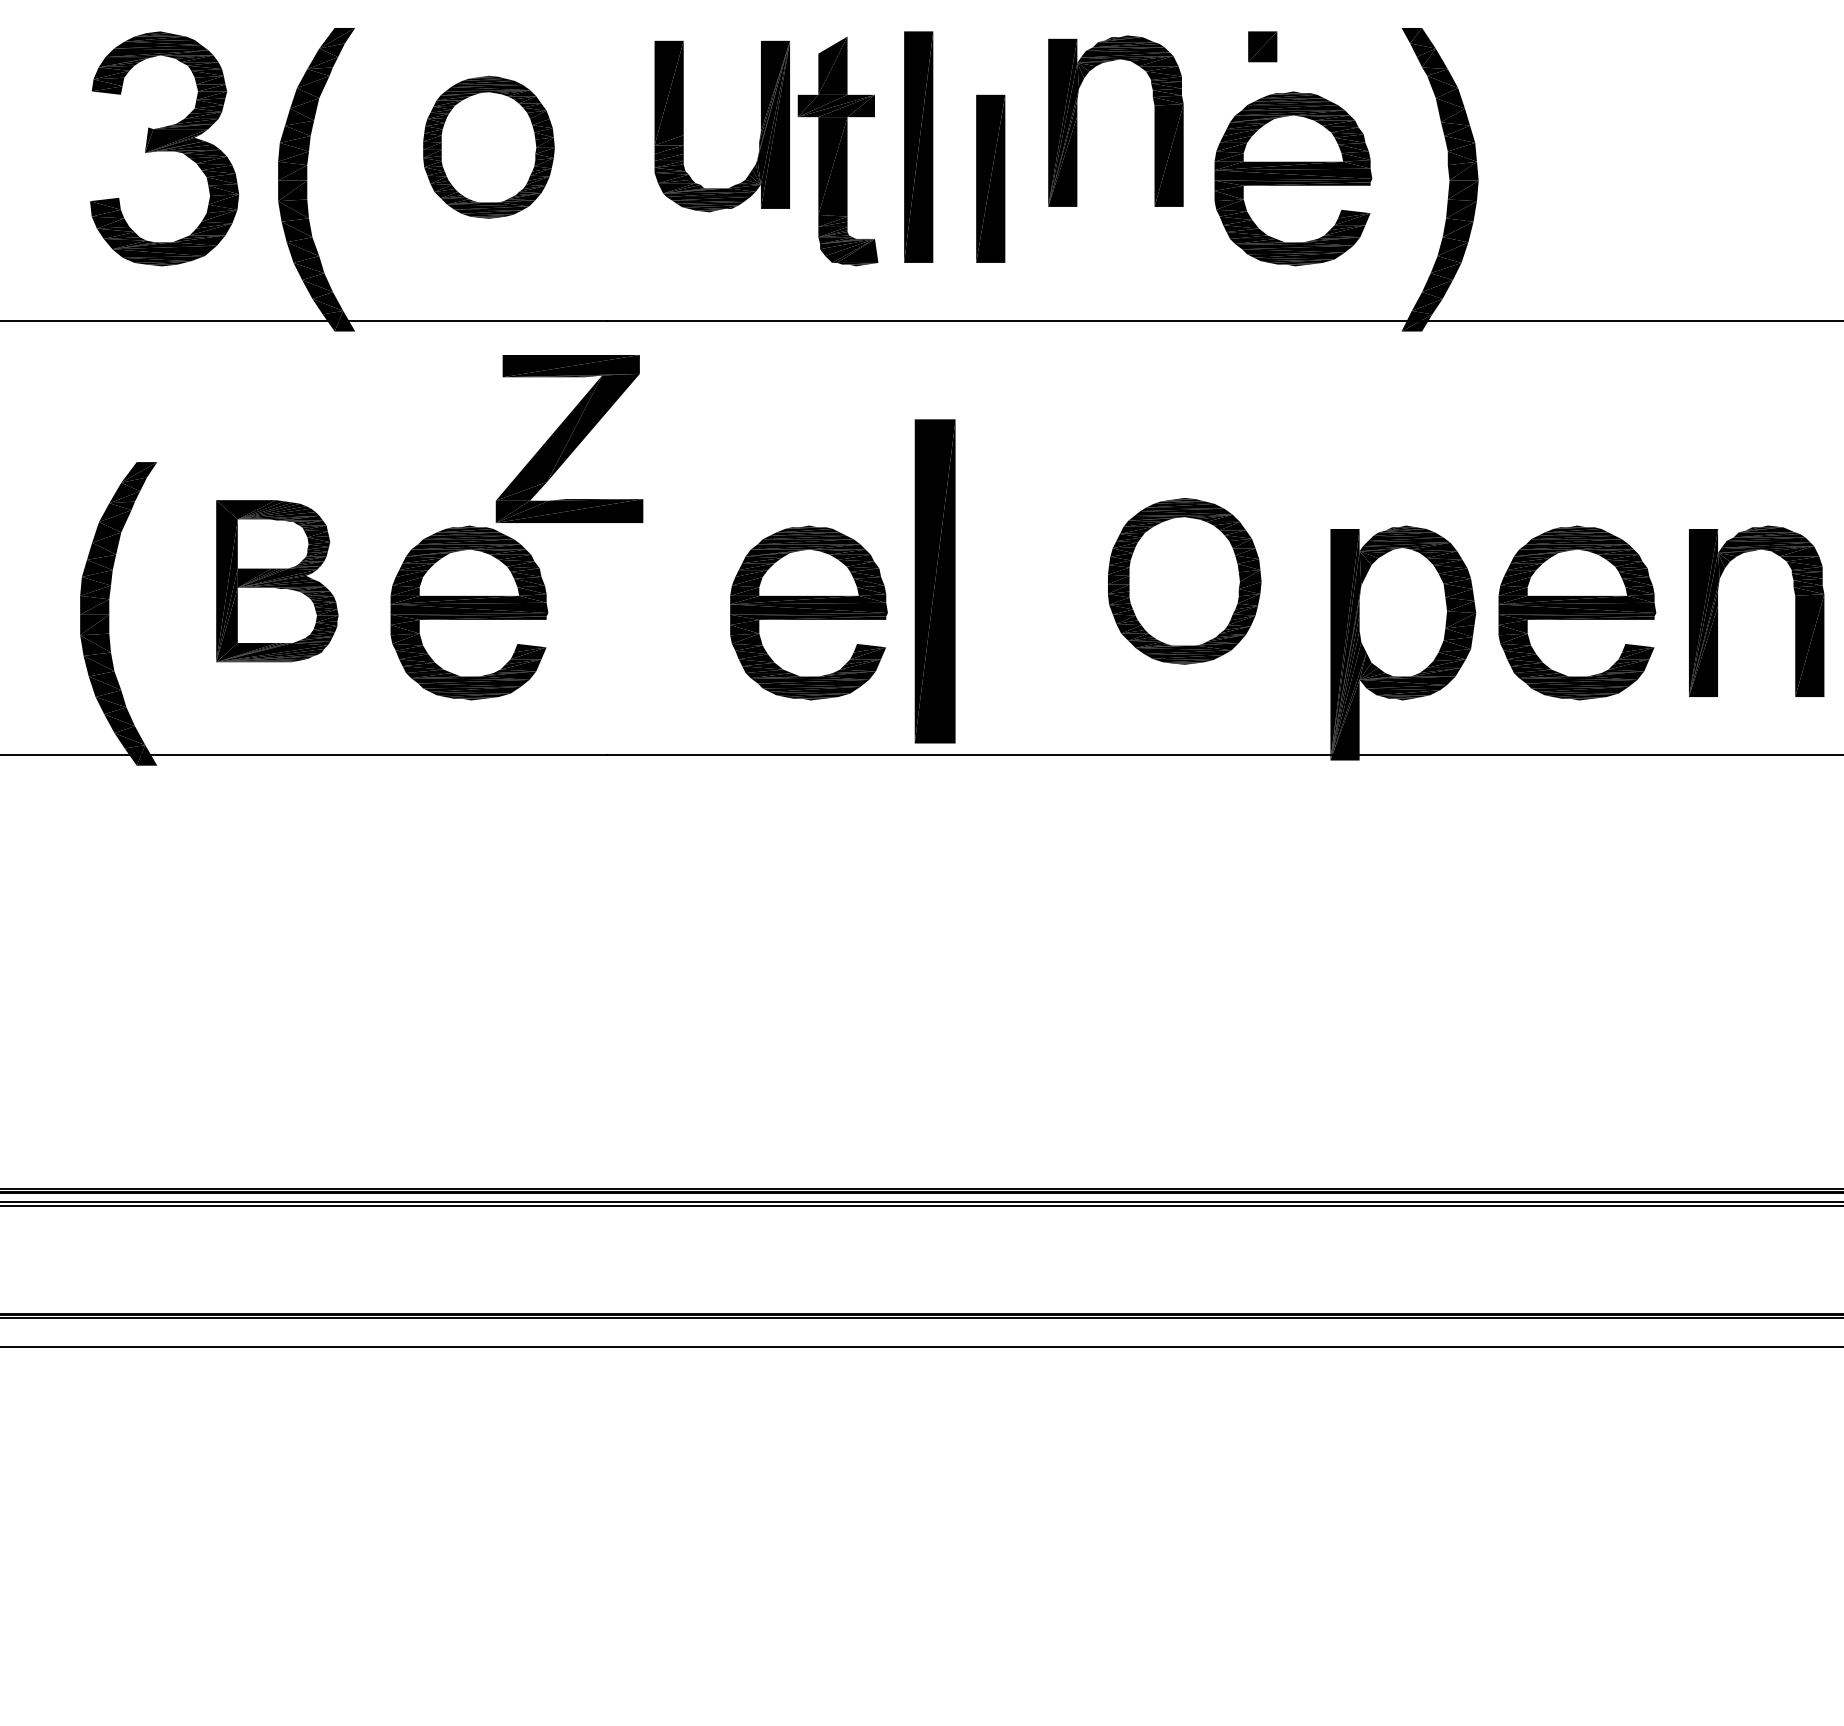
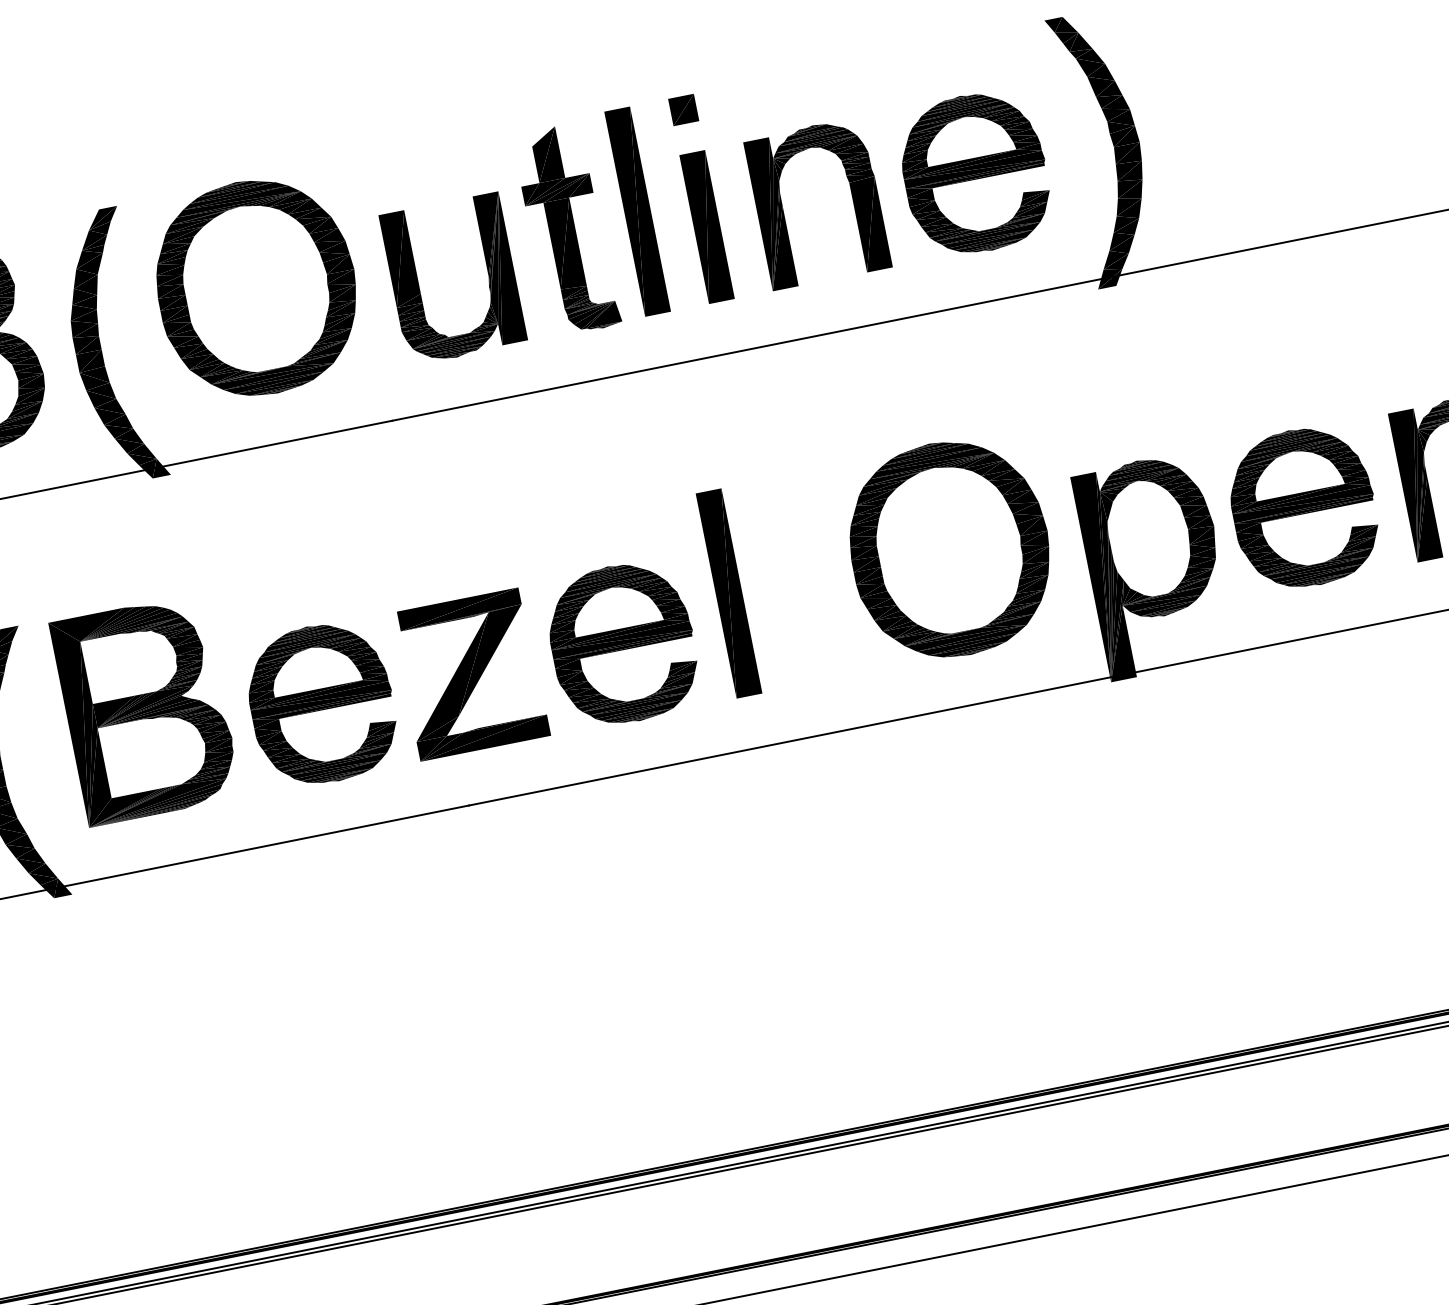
part: (1262, 46) -> (683, 109), moved
part: (1077, 120) -> (783, 209), moved
part: (683, 126) -> (419, 286), moved
part: (488, 147) -> (256, 288), size x1.67
part: (569, 438) -> (470, 673), moved
part: (277, 580) -> (146, 709), size x1.43
part: (934, 580) -> (728, 592), size x0.71
part: (1184, 581) -> (950, 549), size x1.43

